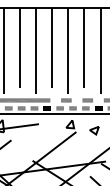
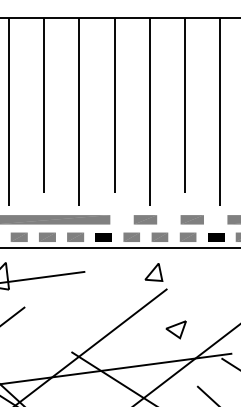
part: (94, 130) -> (176, 329), moved

